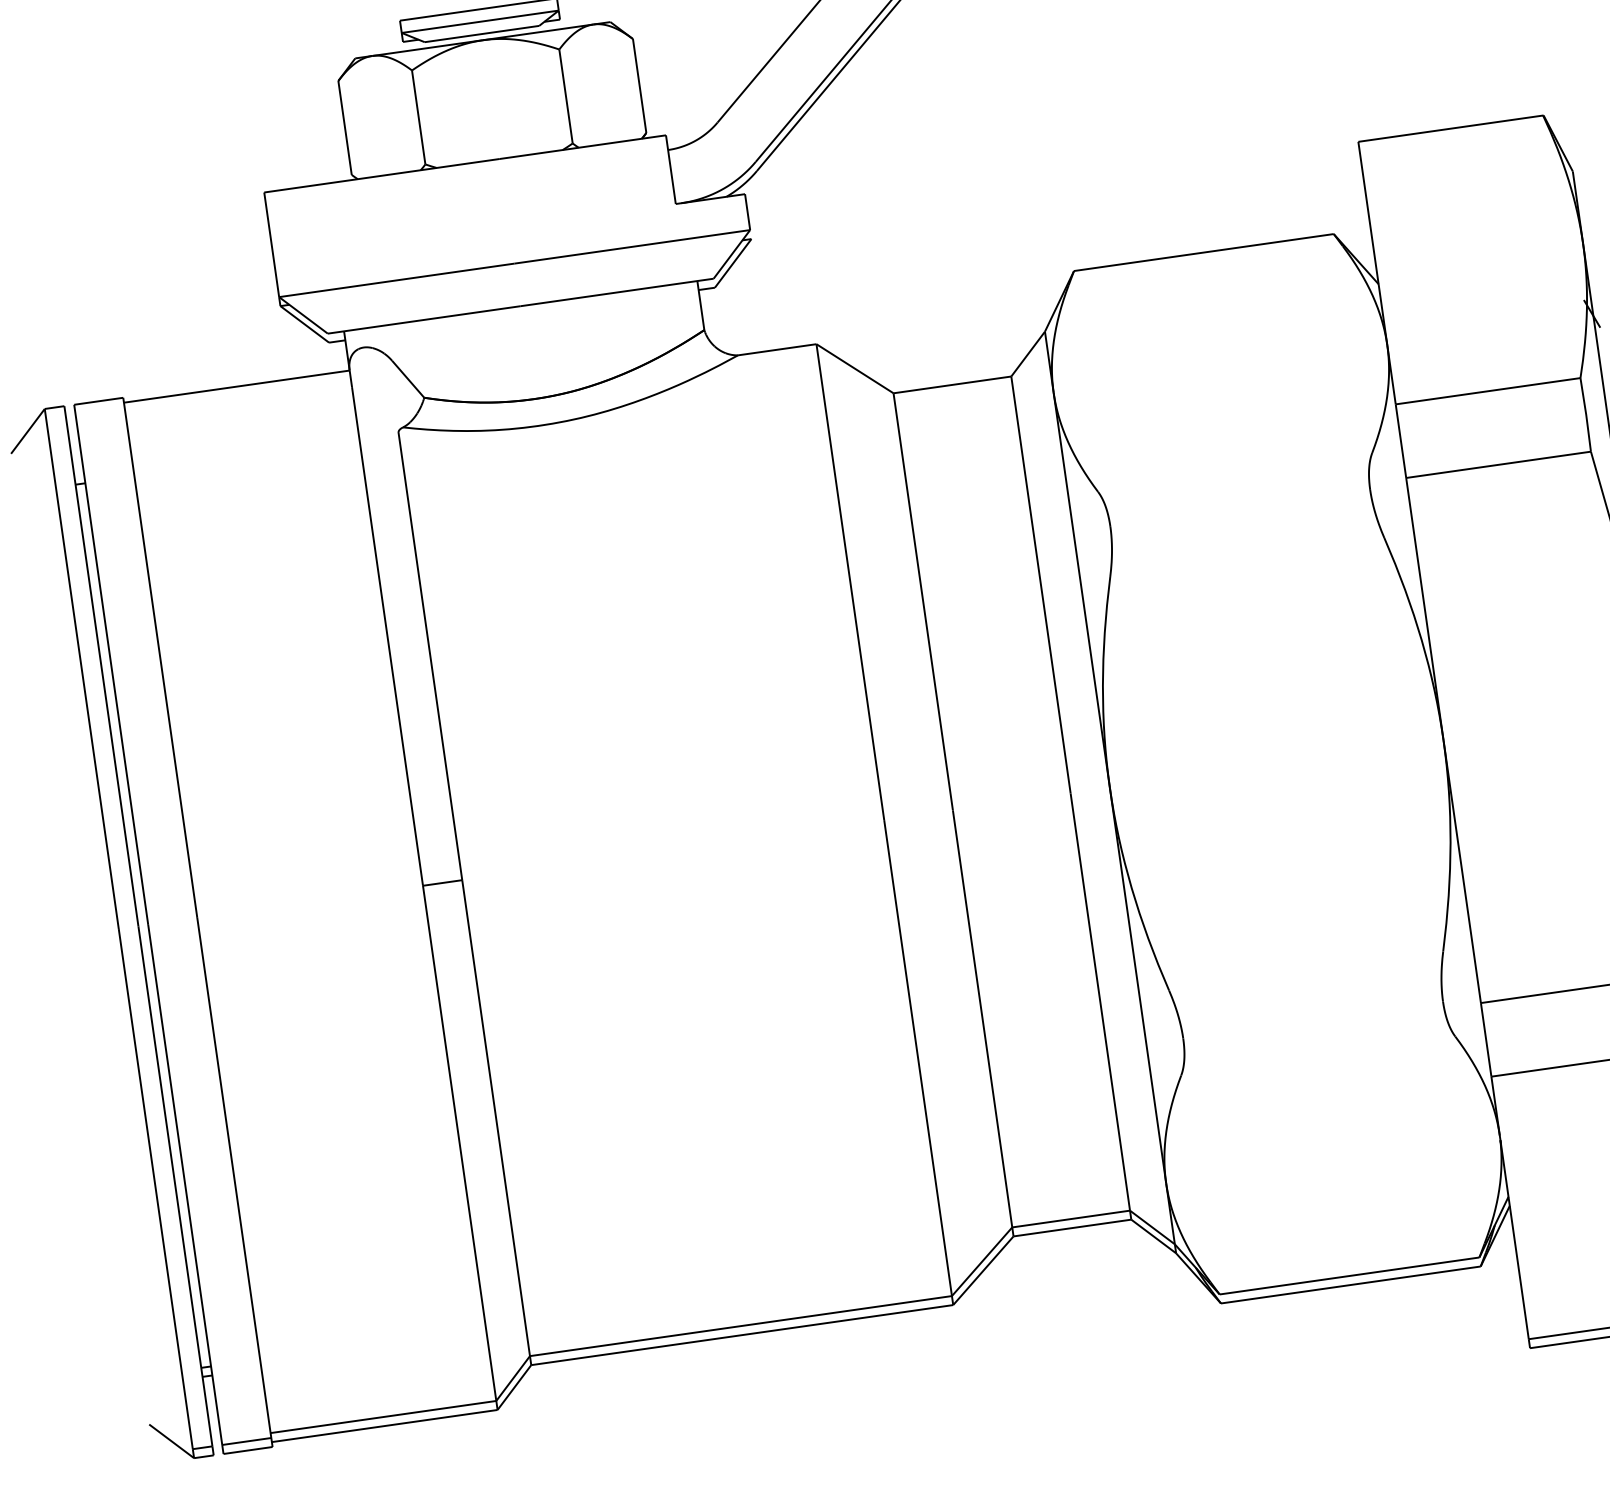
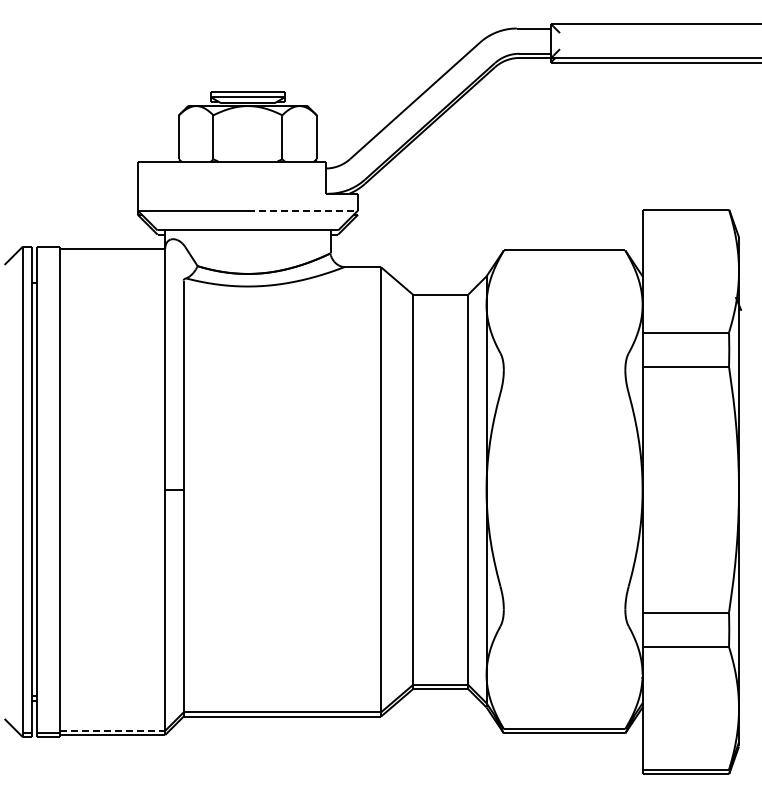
line: (633, 246) -> (303, 210), solid -> dashed
line: (383, 1416) -> (112, 730), solid -> dashed

